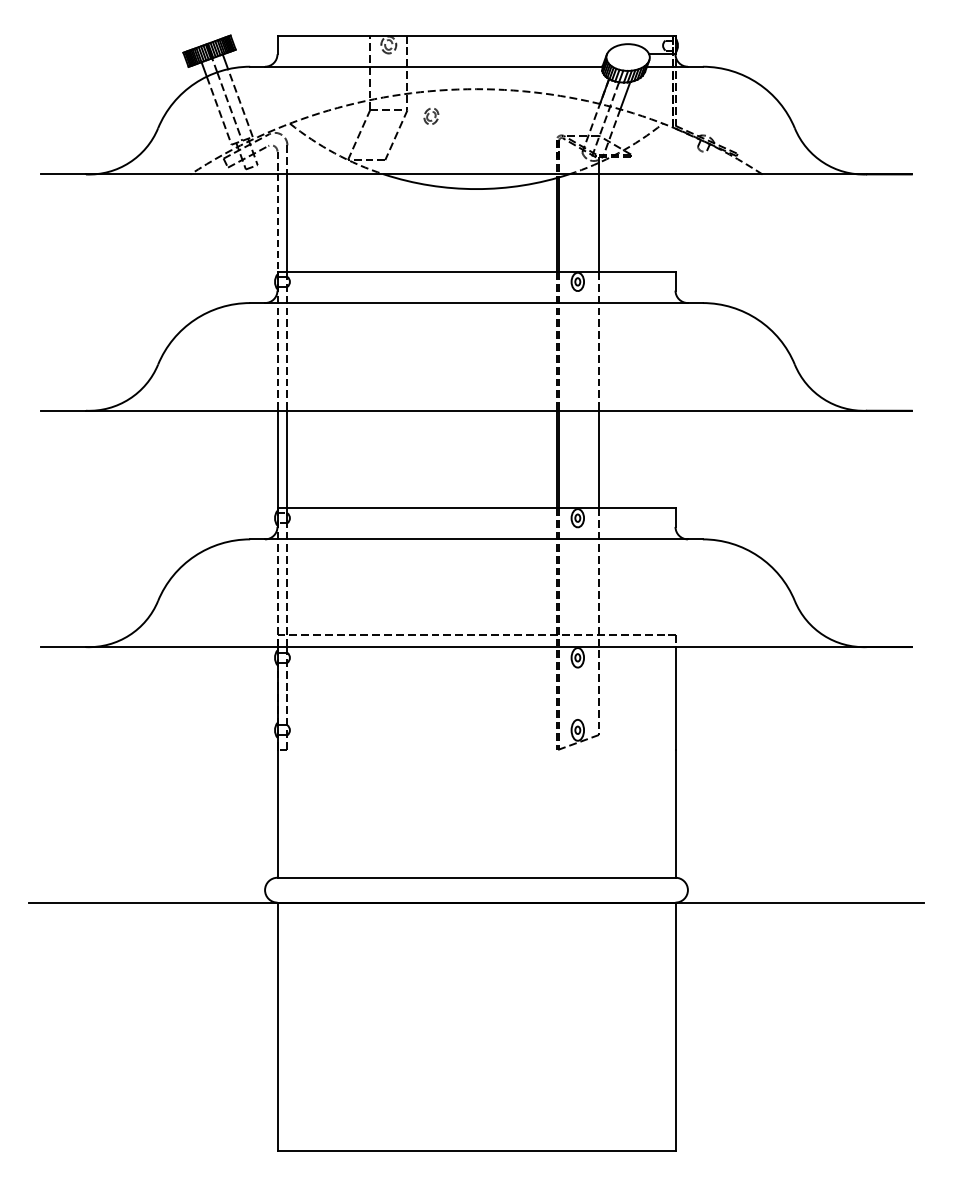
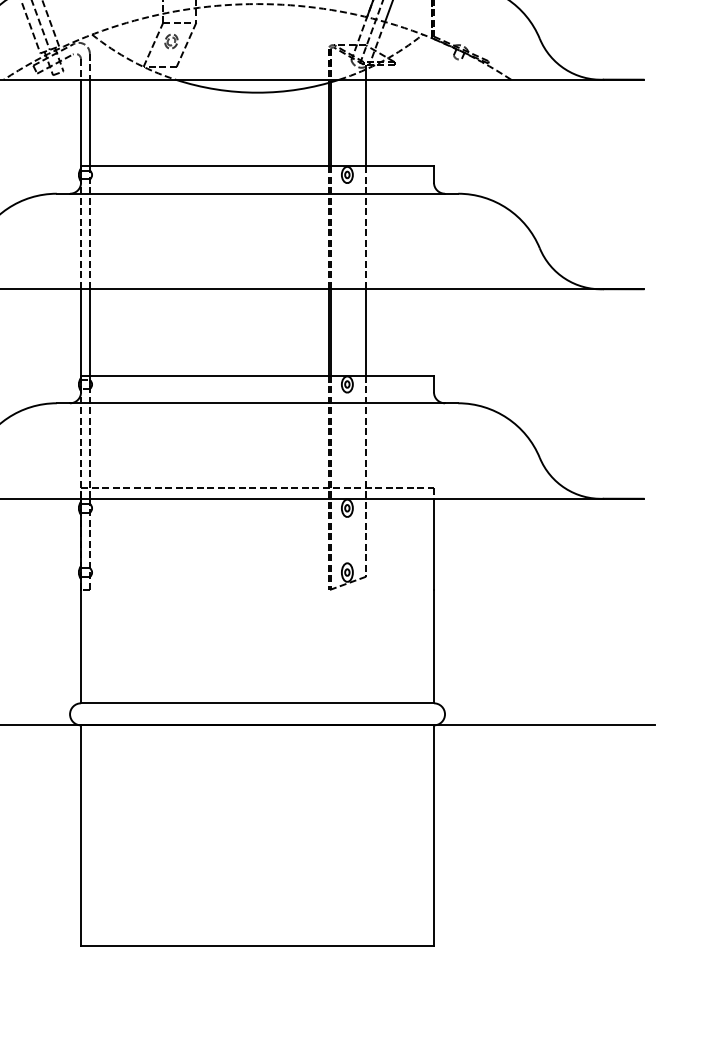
part: (431, 116) -> (171, 41), moved
line: (277, 223) -> (81, 123), dashed -> solid

